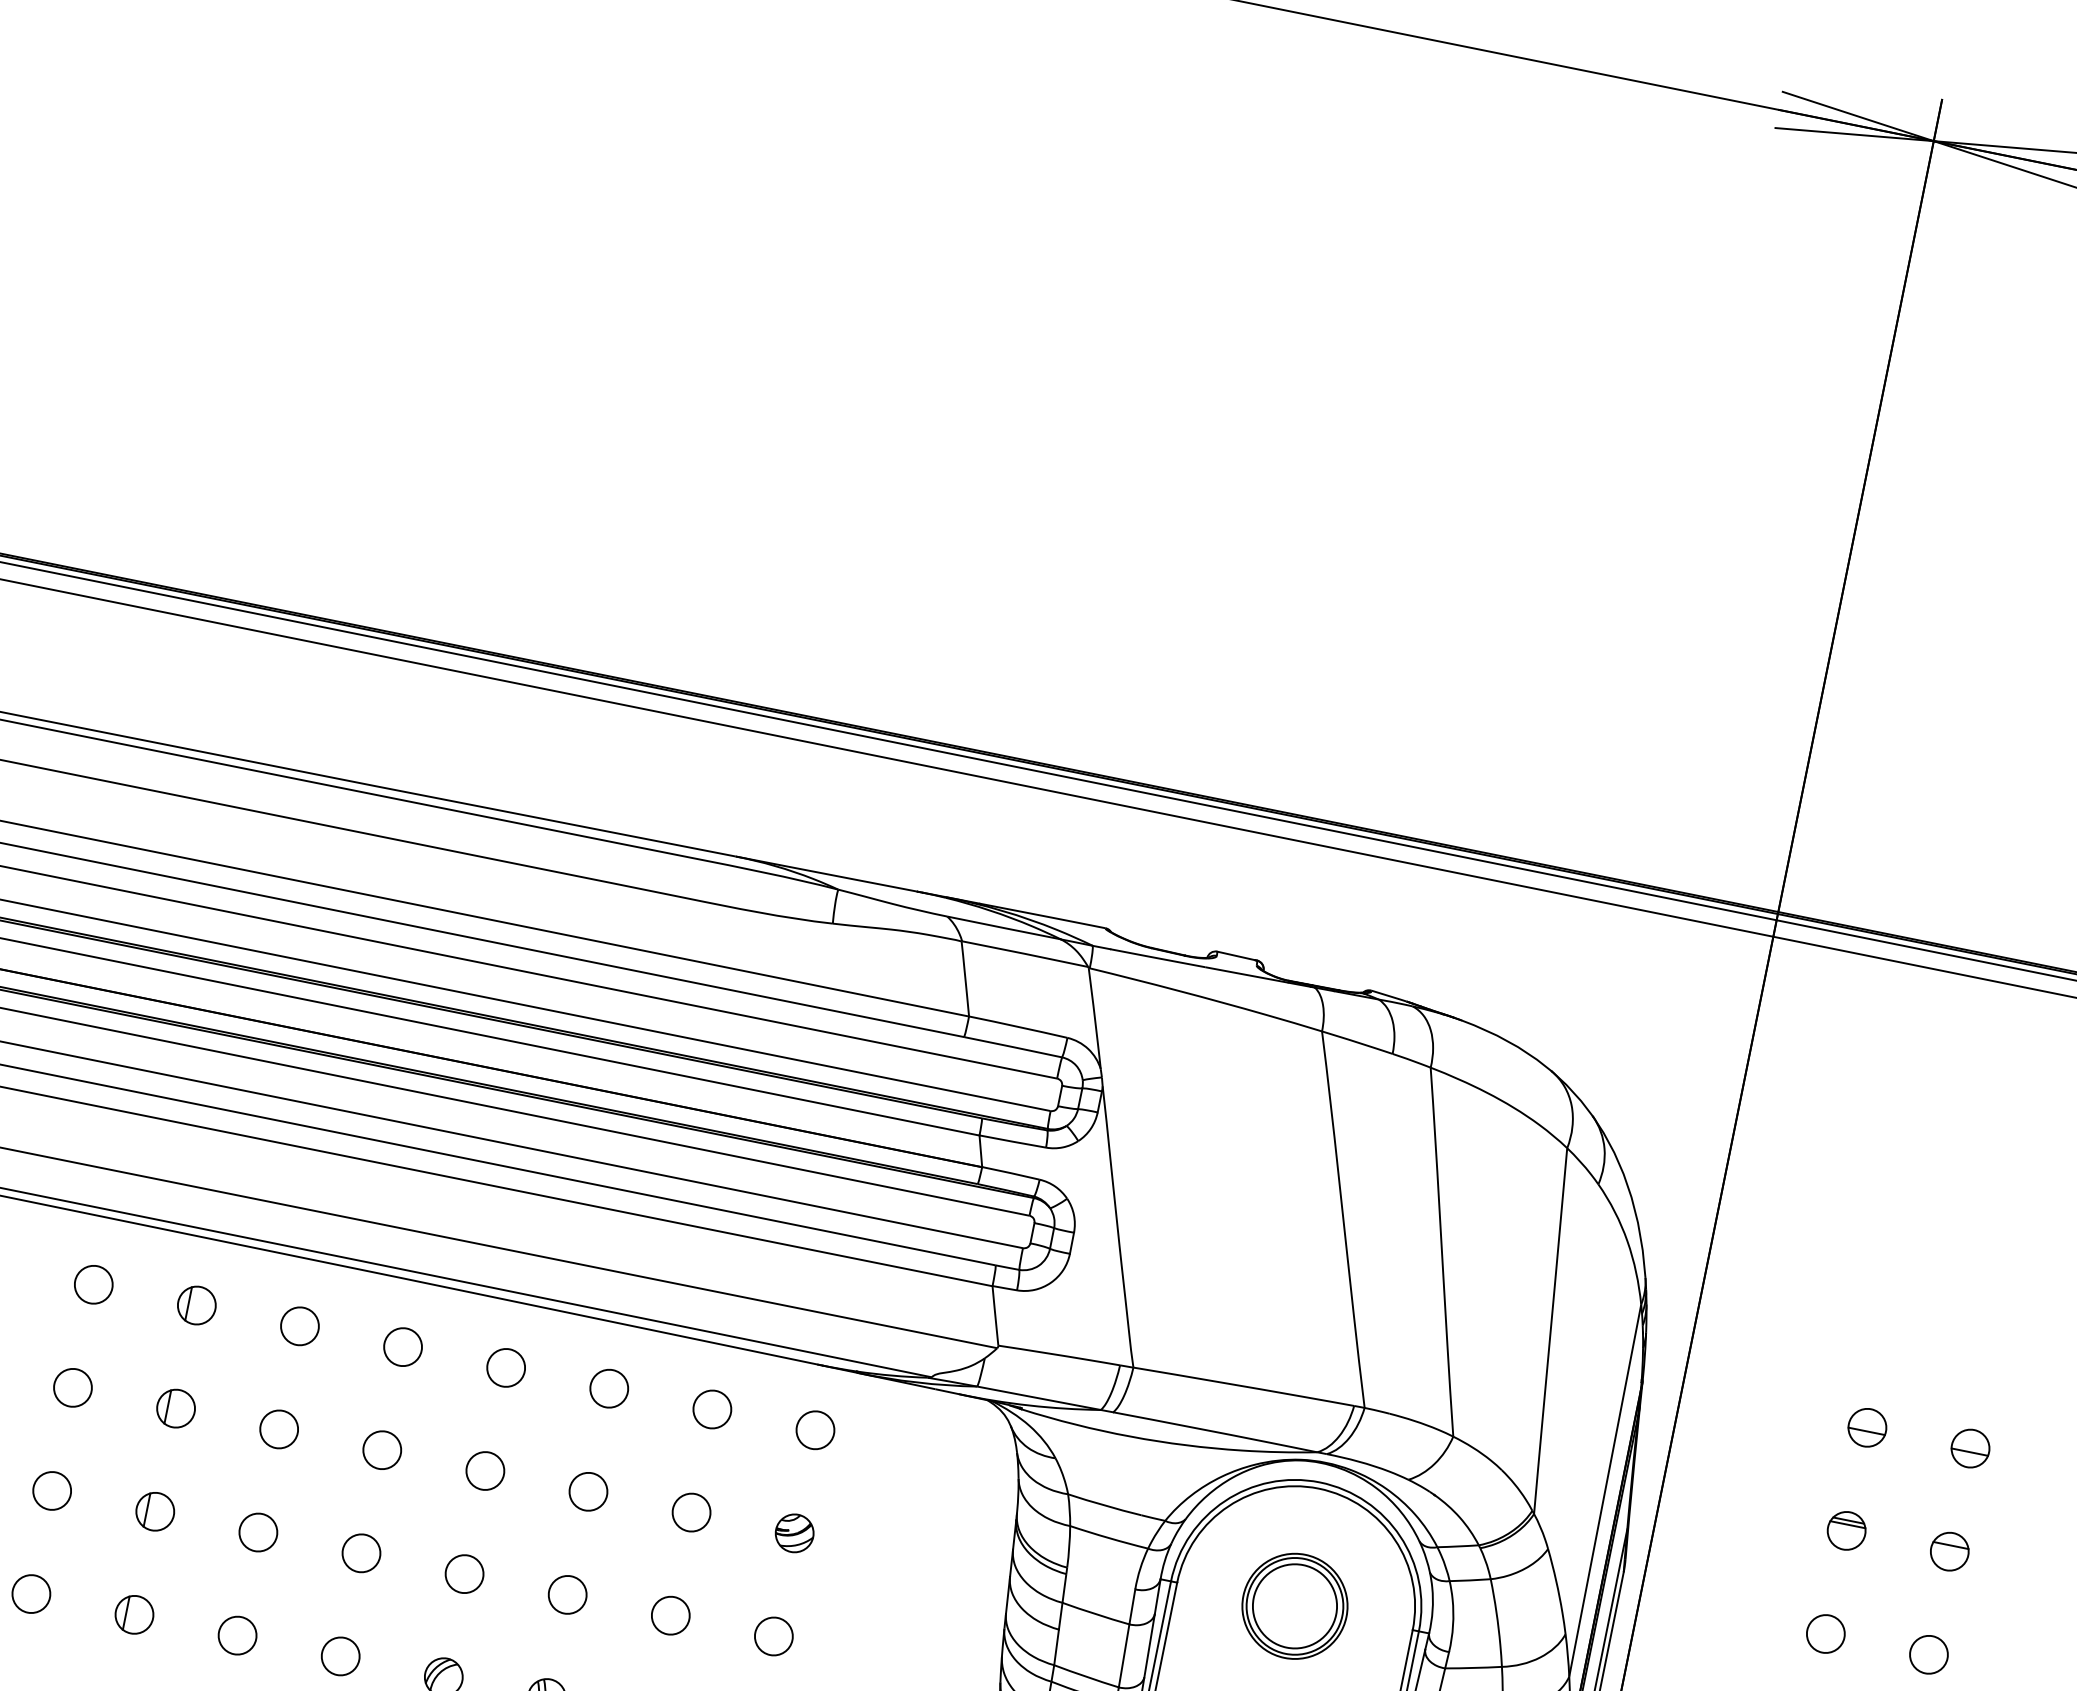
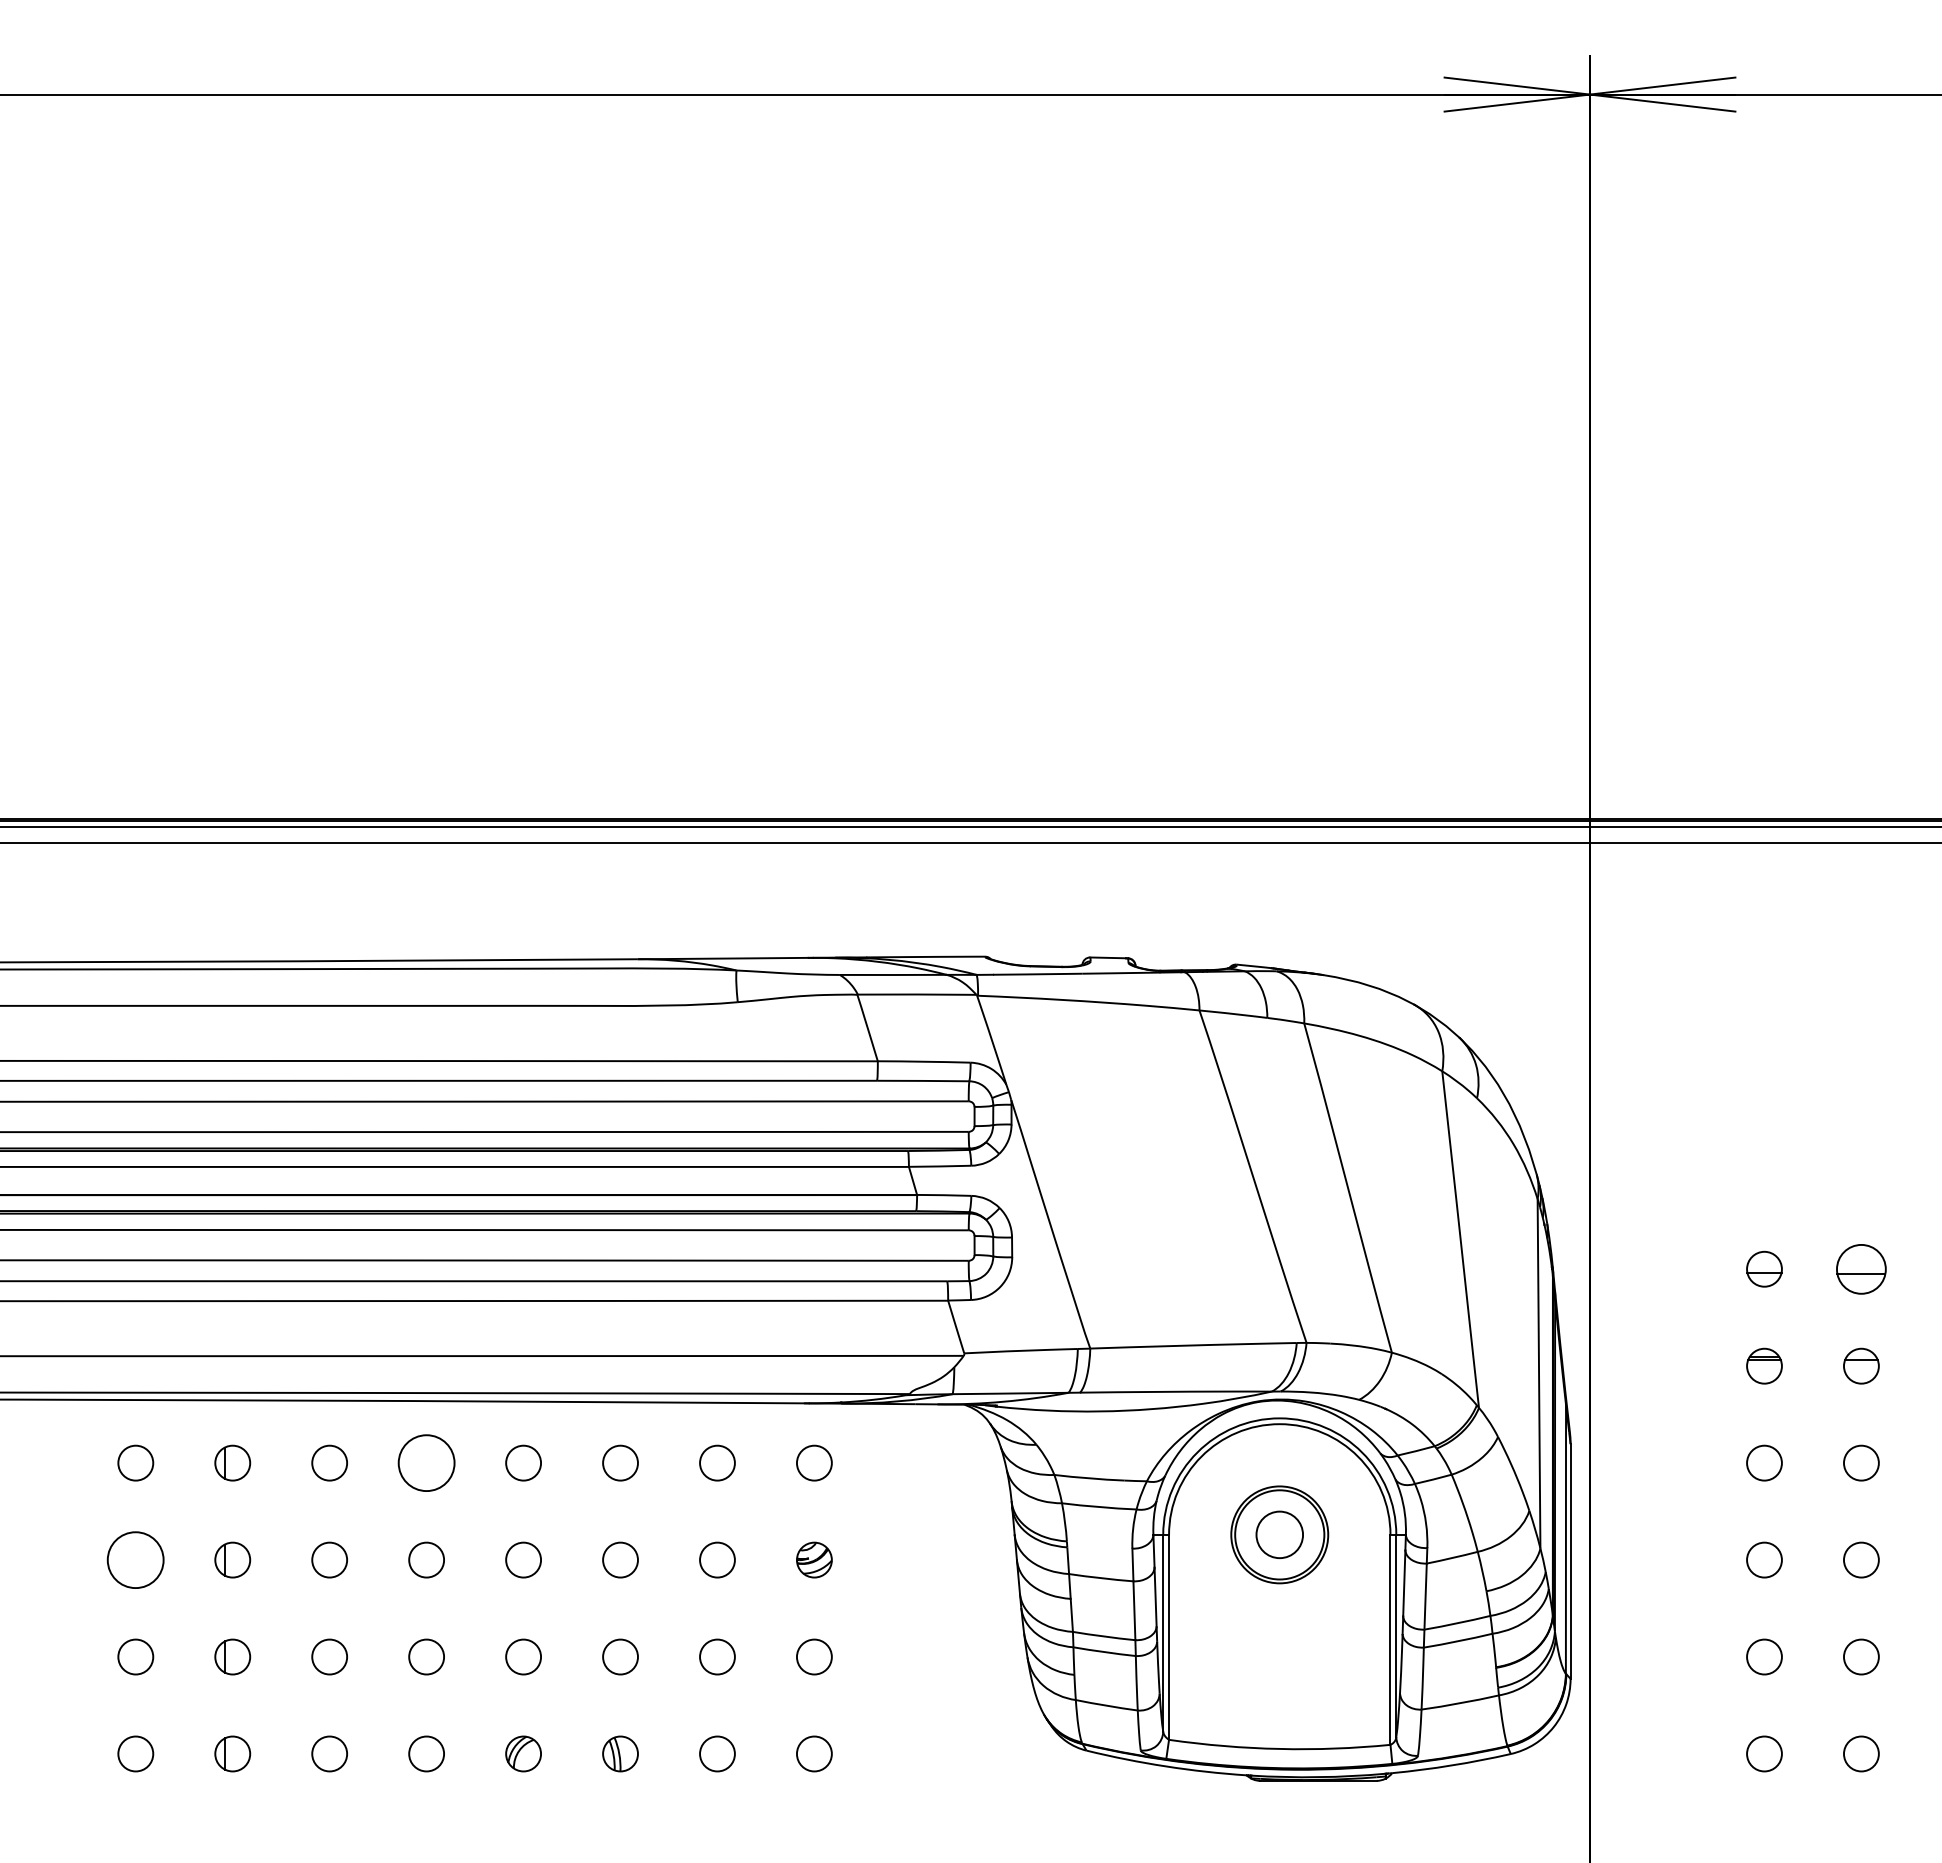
circle: (403, 1346) -> (426, 1462), size x1.6
circle: (72, 1387) -> (135, 1559), size x1.6
part: (1970, 1447) -> (1861, 1268), size x1.4
circle: (1294, 1605) -> (1279, 1534), size x0.6

